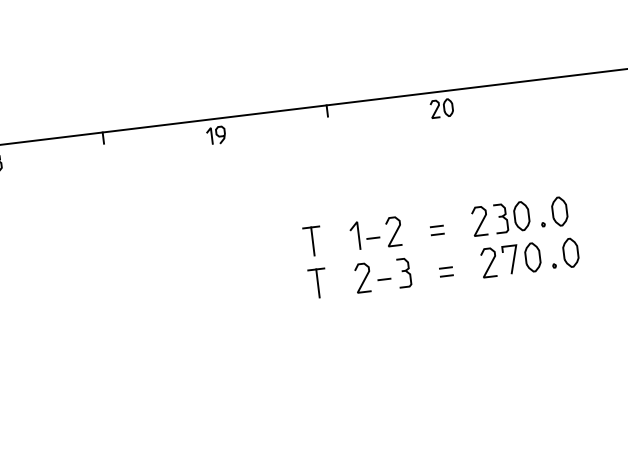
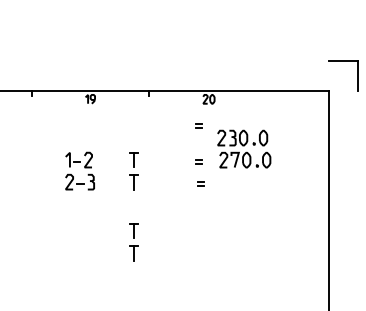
part: (428, 160) -> (198, 125), added
part: (525, 235) -> (244, 148), moved
part: (379, 253) -> (79, 170), moved
part: (331, 398) -> (133, 242), added

